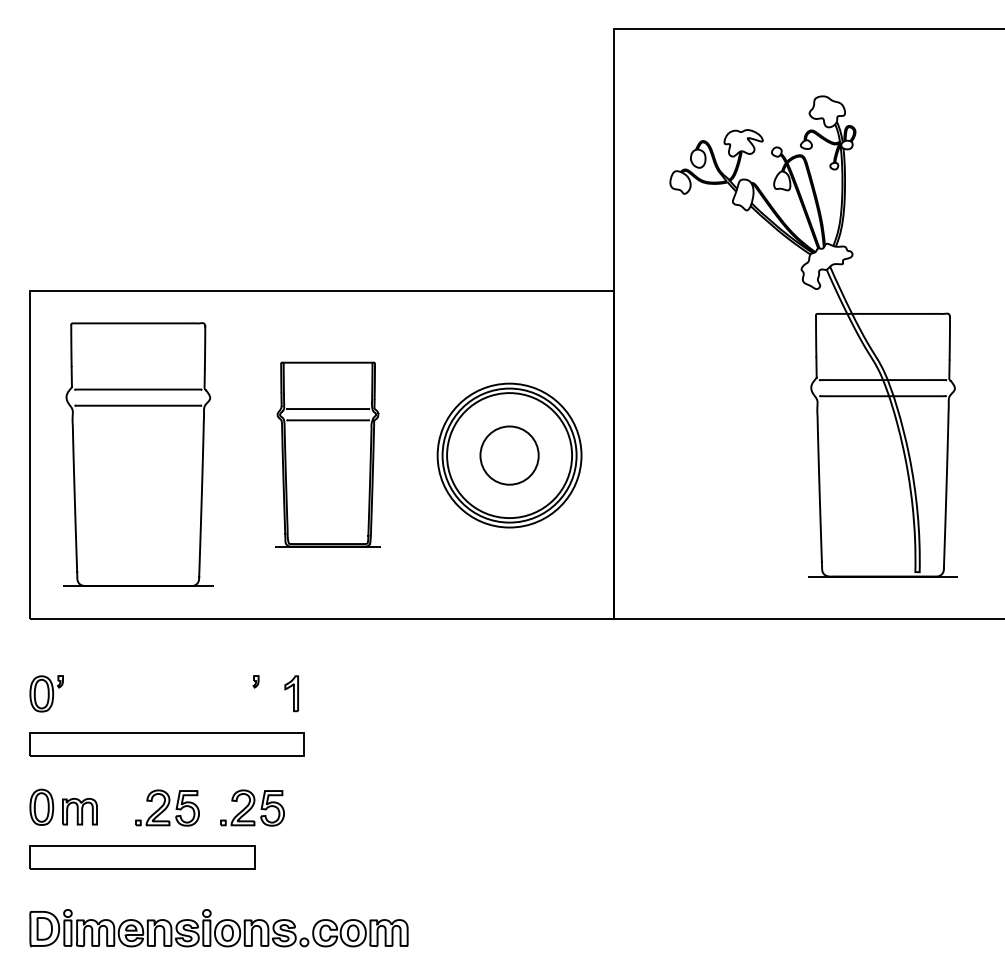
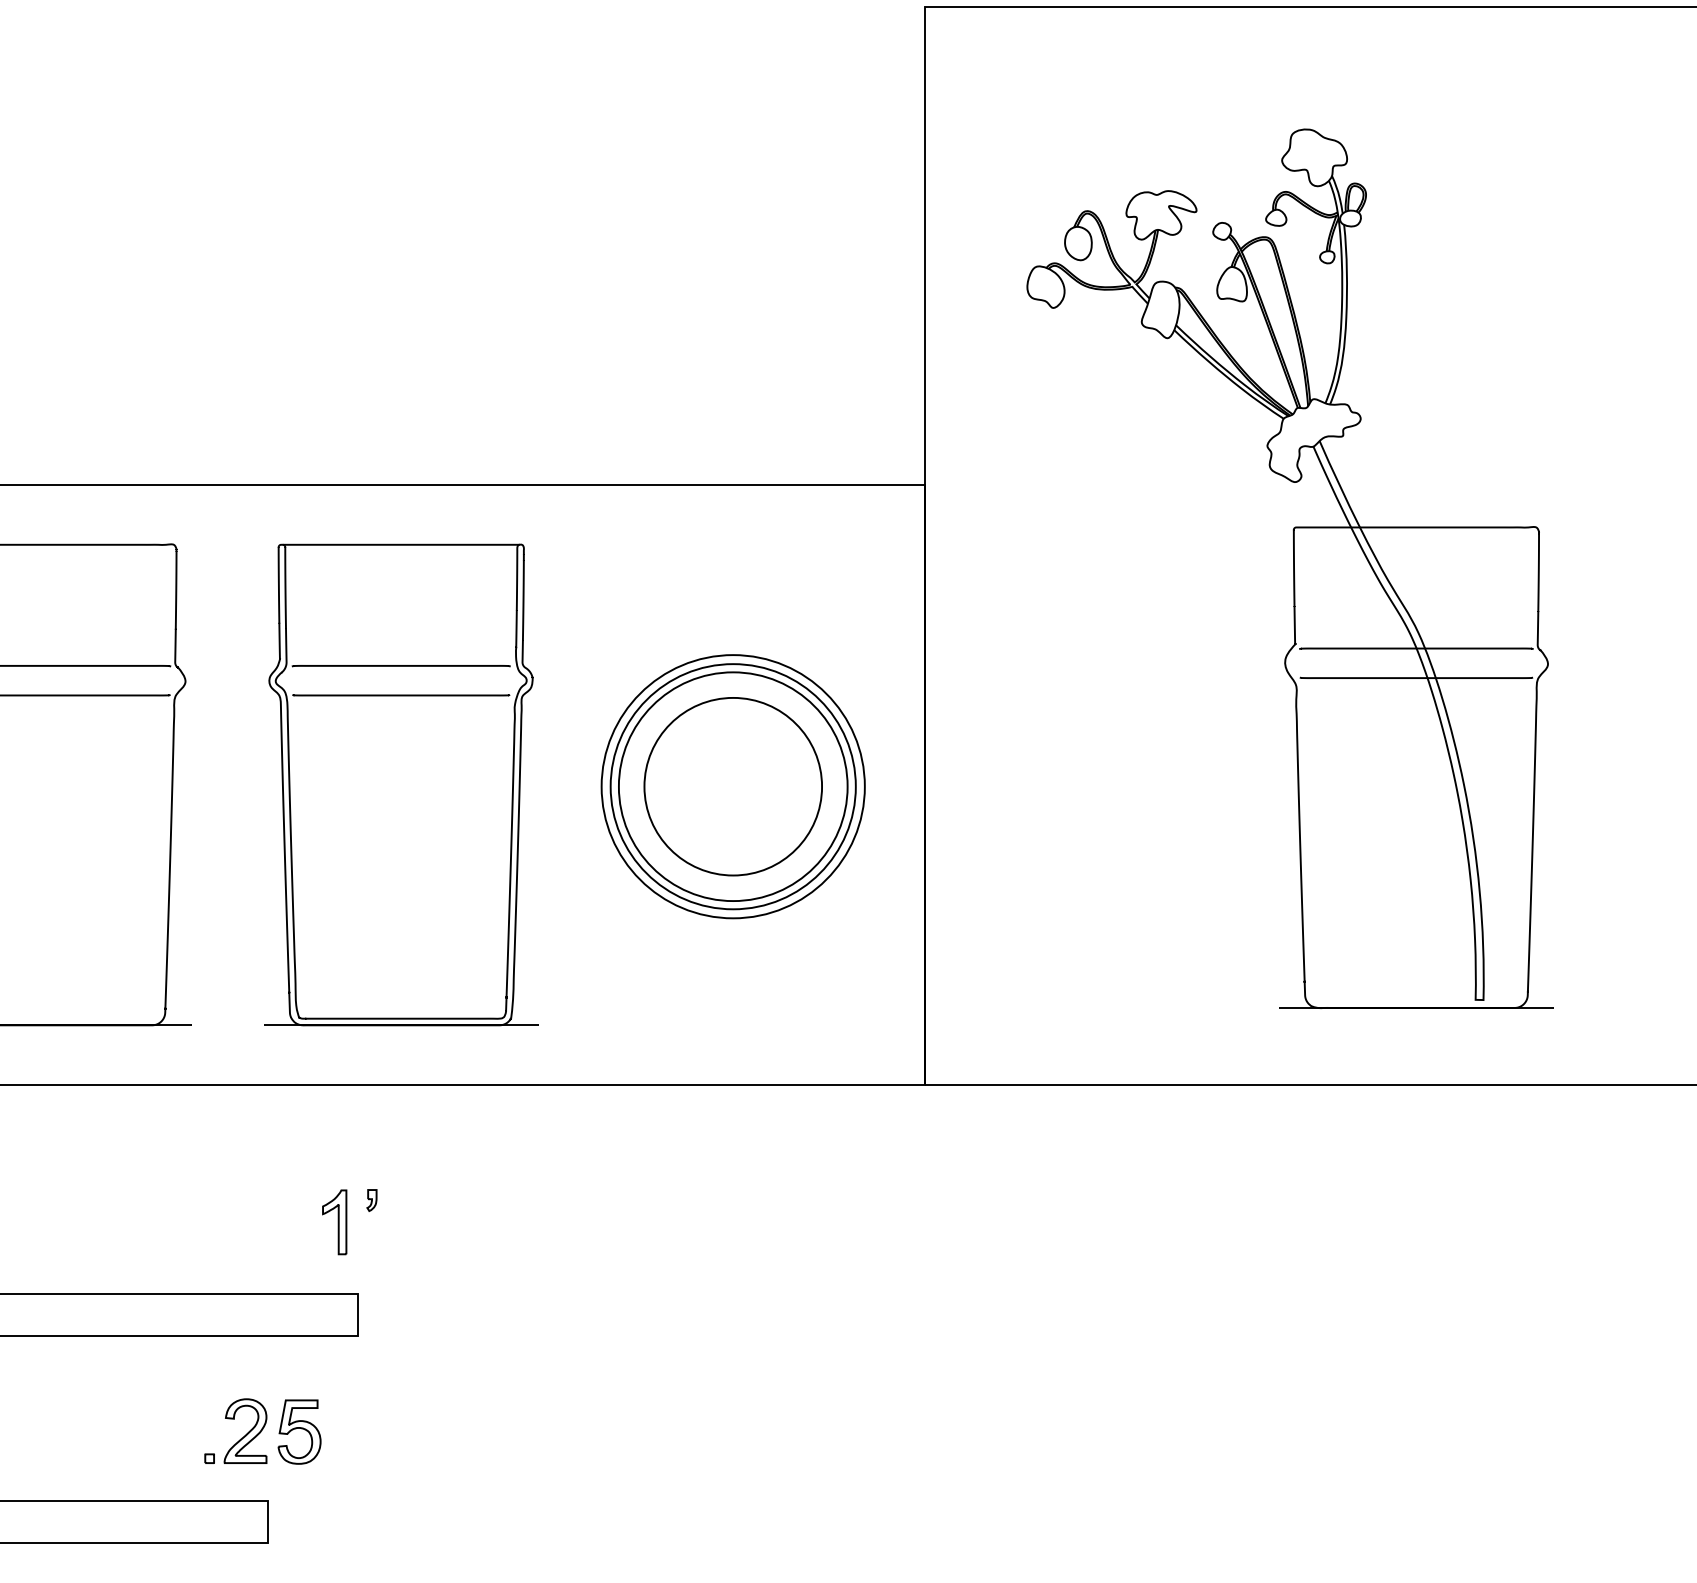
part: (327, 454) -> (400, 784), size x1.43
circle: (509, 455) -> (733, 786), size x1.67
part: (255, 681) -> (370, 1199), moved
part: (167, 807) -> (107, 1430), removed

